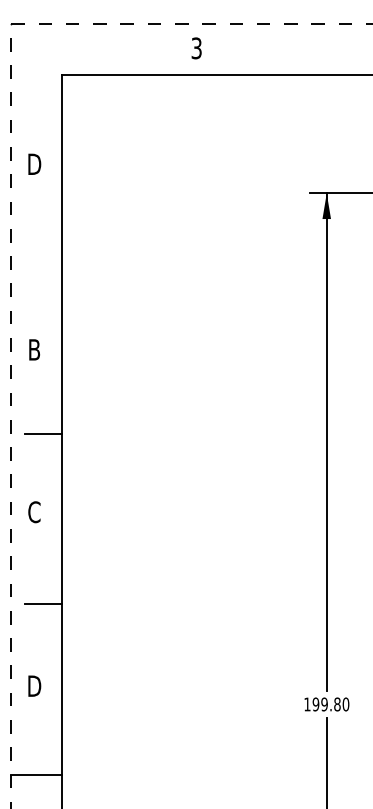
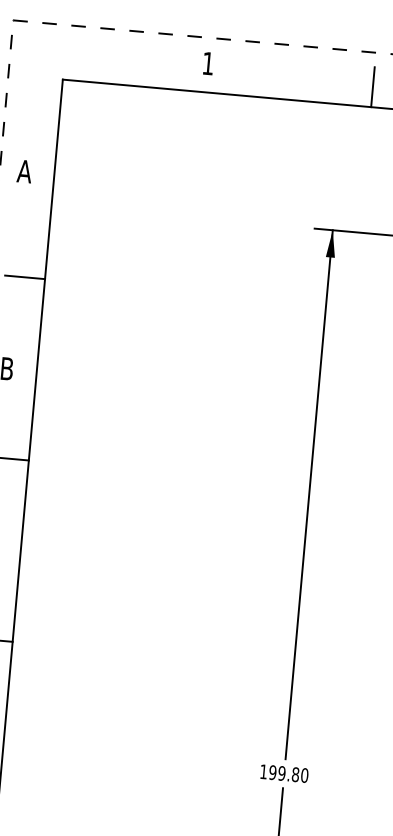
text: (196, 48) -> (208, 63), 3 -> 1
line: (352, 56) -> (373, 87), added
text: (34, 163) -> (24, 170), D -> A
line: (43, 263) -> (24, 277), added

